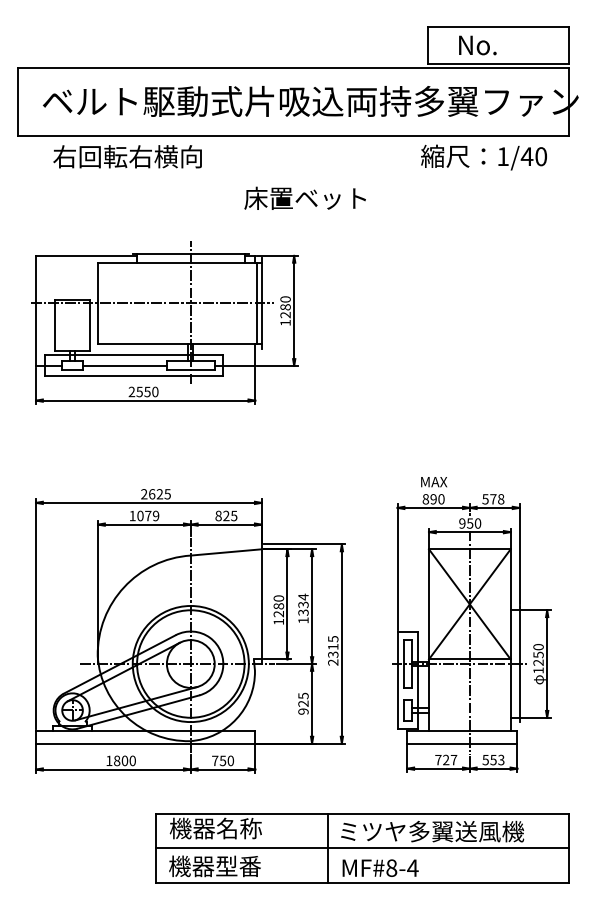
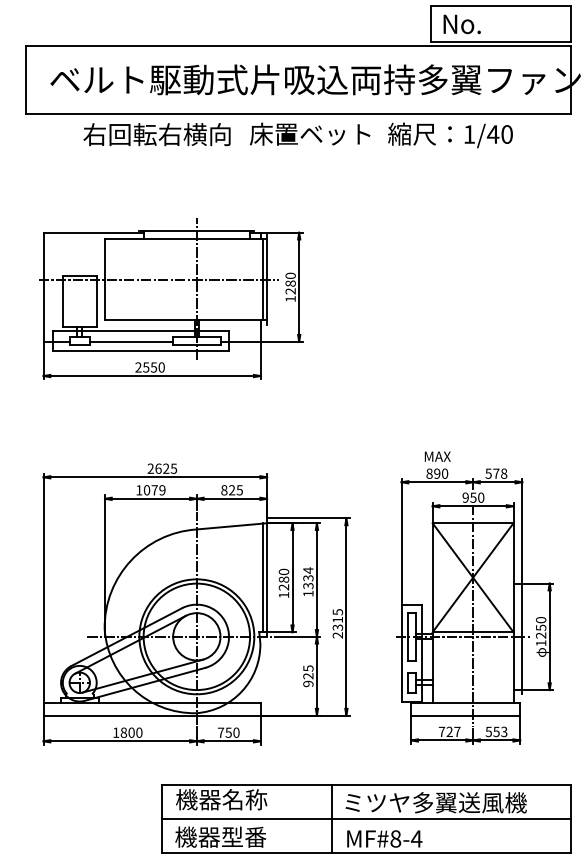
text: (477, 45) -> (461, 24), moved
text: (127, 156) -> (156, 134), moved
text: (483, 157) -> (449, 135), moved
text: (304, 197) -> (309, 133), moved
line: (257, 604) -> (262, 577), added

